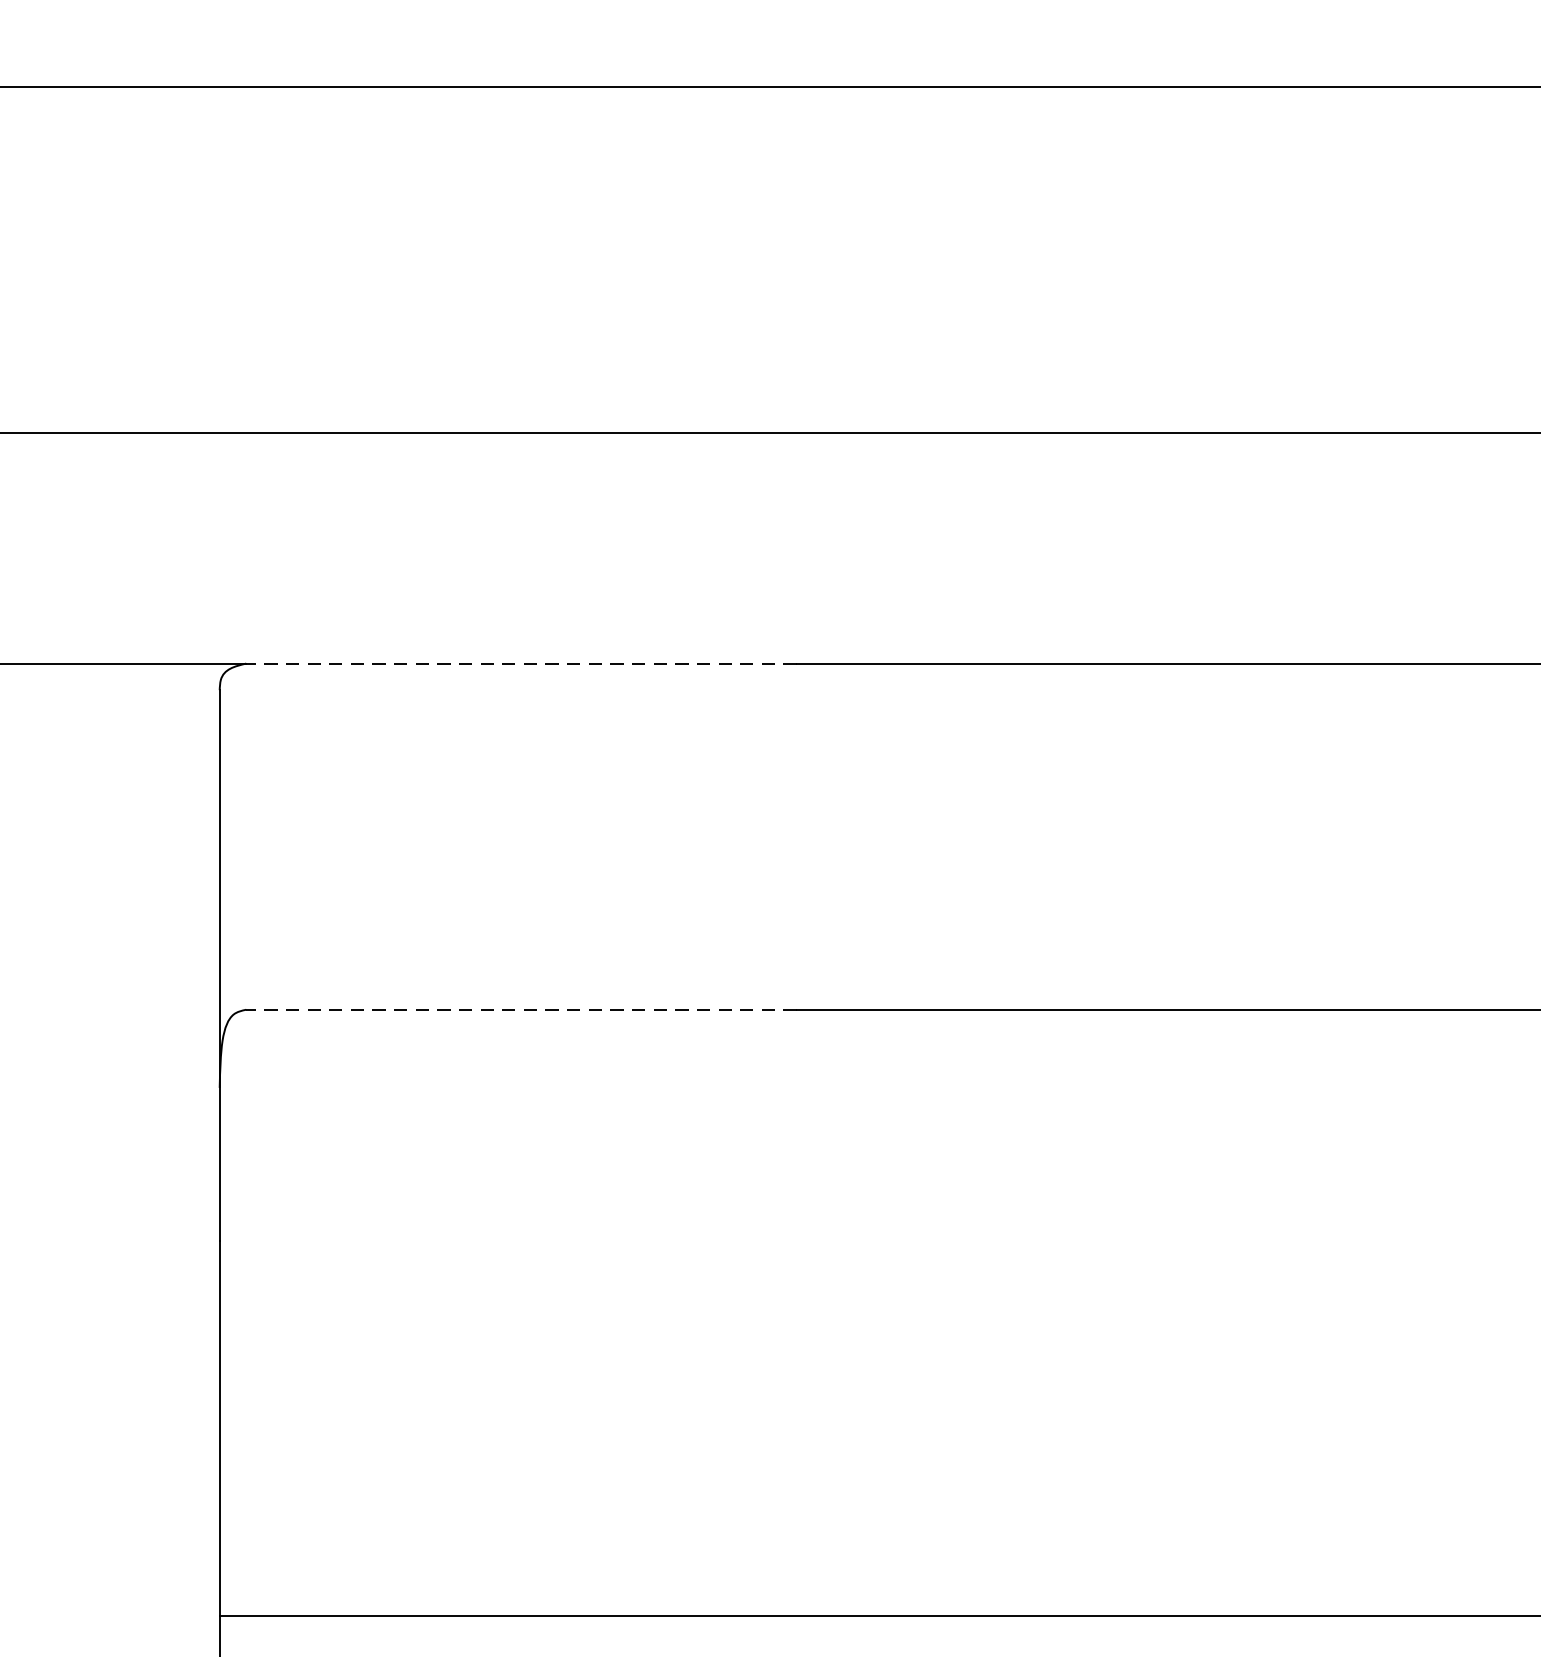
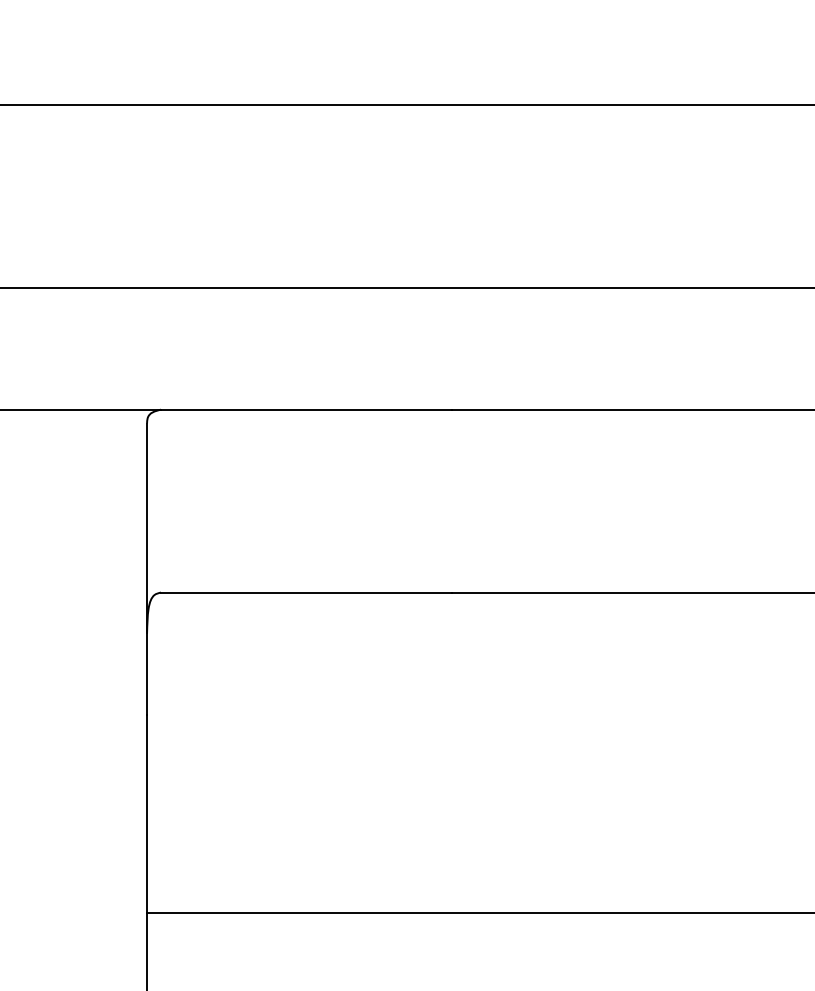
line: (521, 663) -> (306, 409), dashed -> solid
line: (521, 1009) -> (306, 592), dashed -> solid

